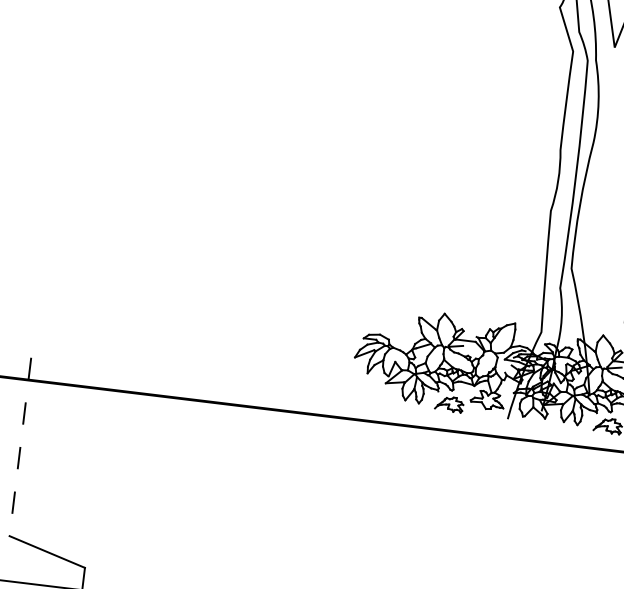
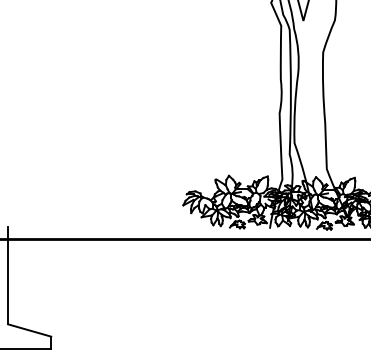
line: (20, 446) -> (8, 275), dashed -> solid

